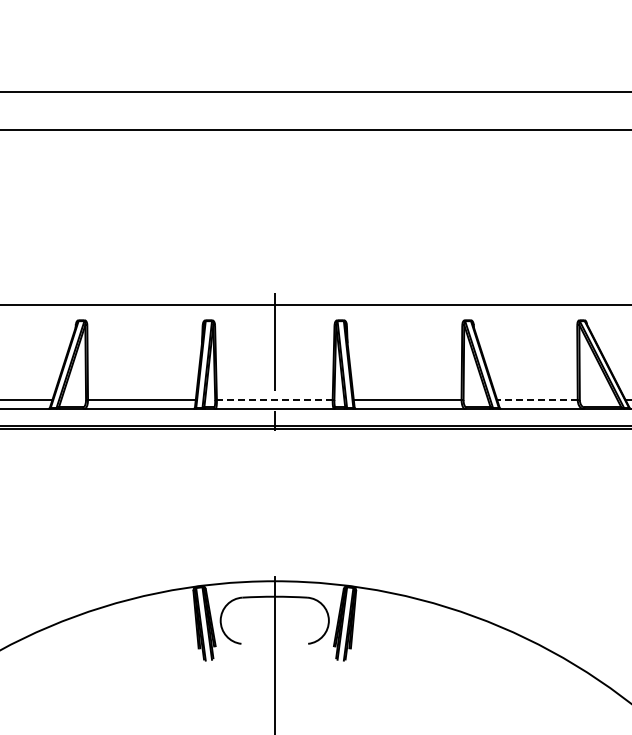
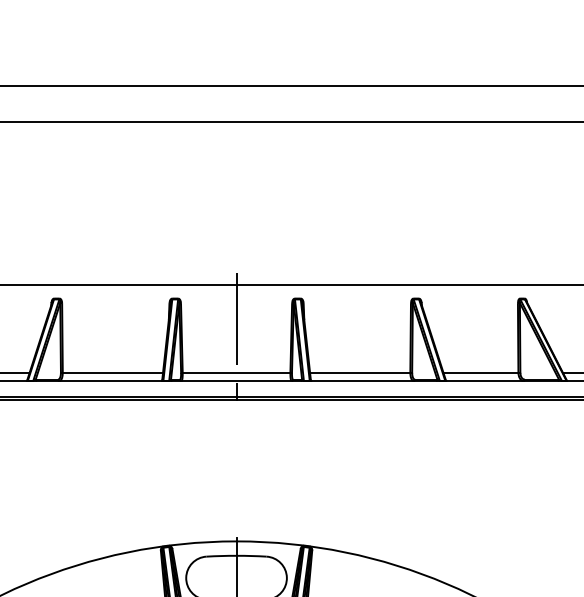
line: (274, 400) -> (236, 373), dashed -> solid
line: (536, 400) -> (480, 373), dashed -> solid

